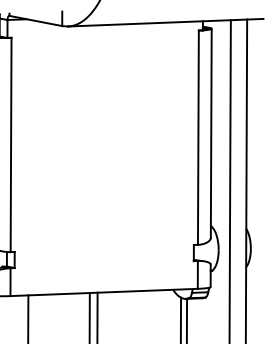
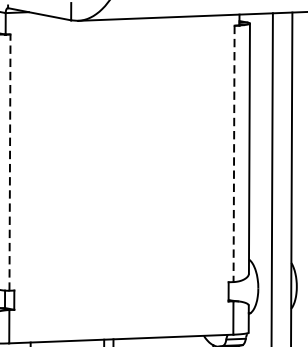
line: (198, 138) -> (234, 154), solid -> dashed
line: (11, 144) -> (10, 162), solid -> dashed

